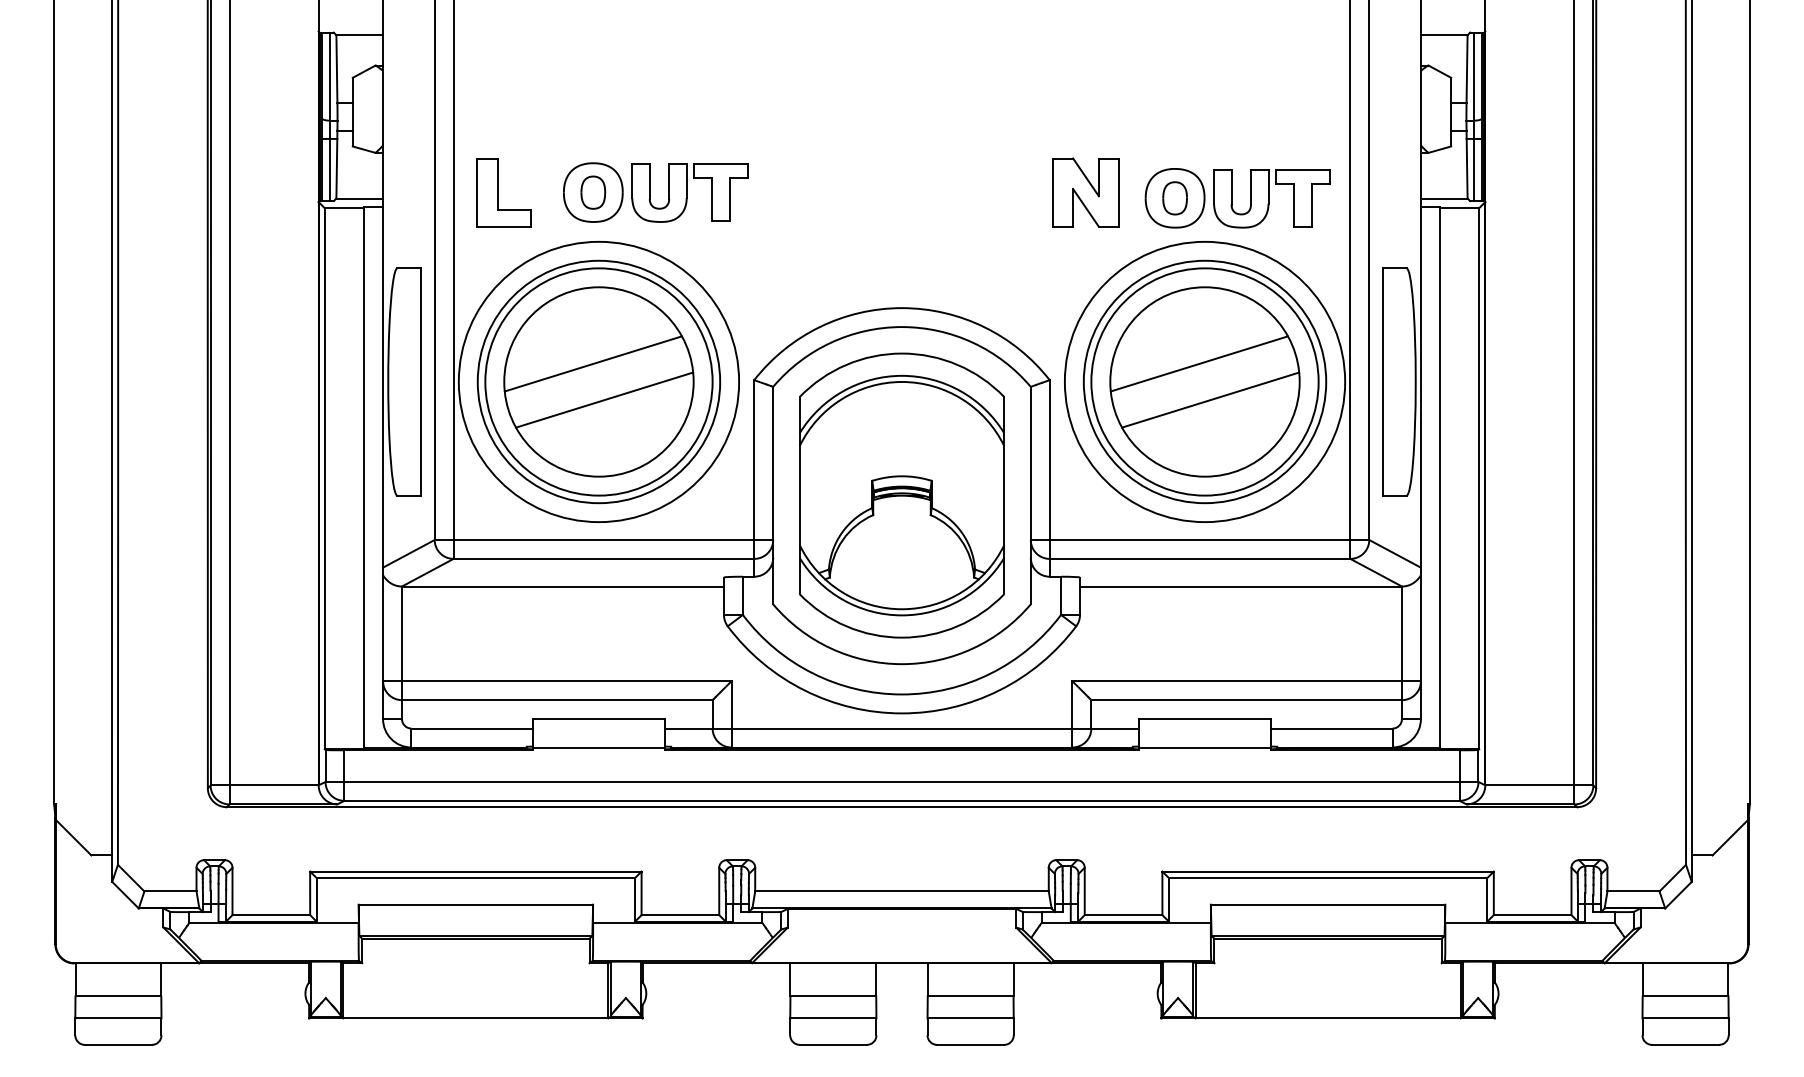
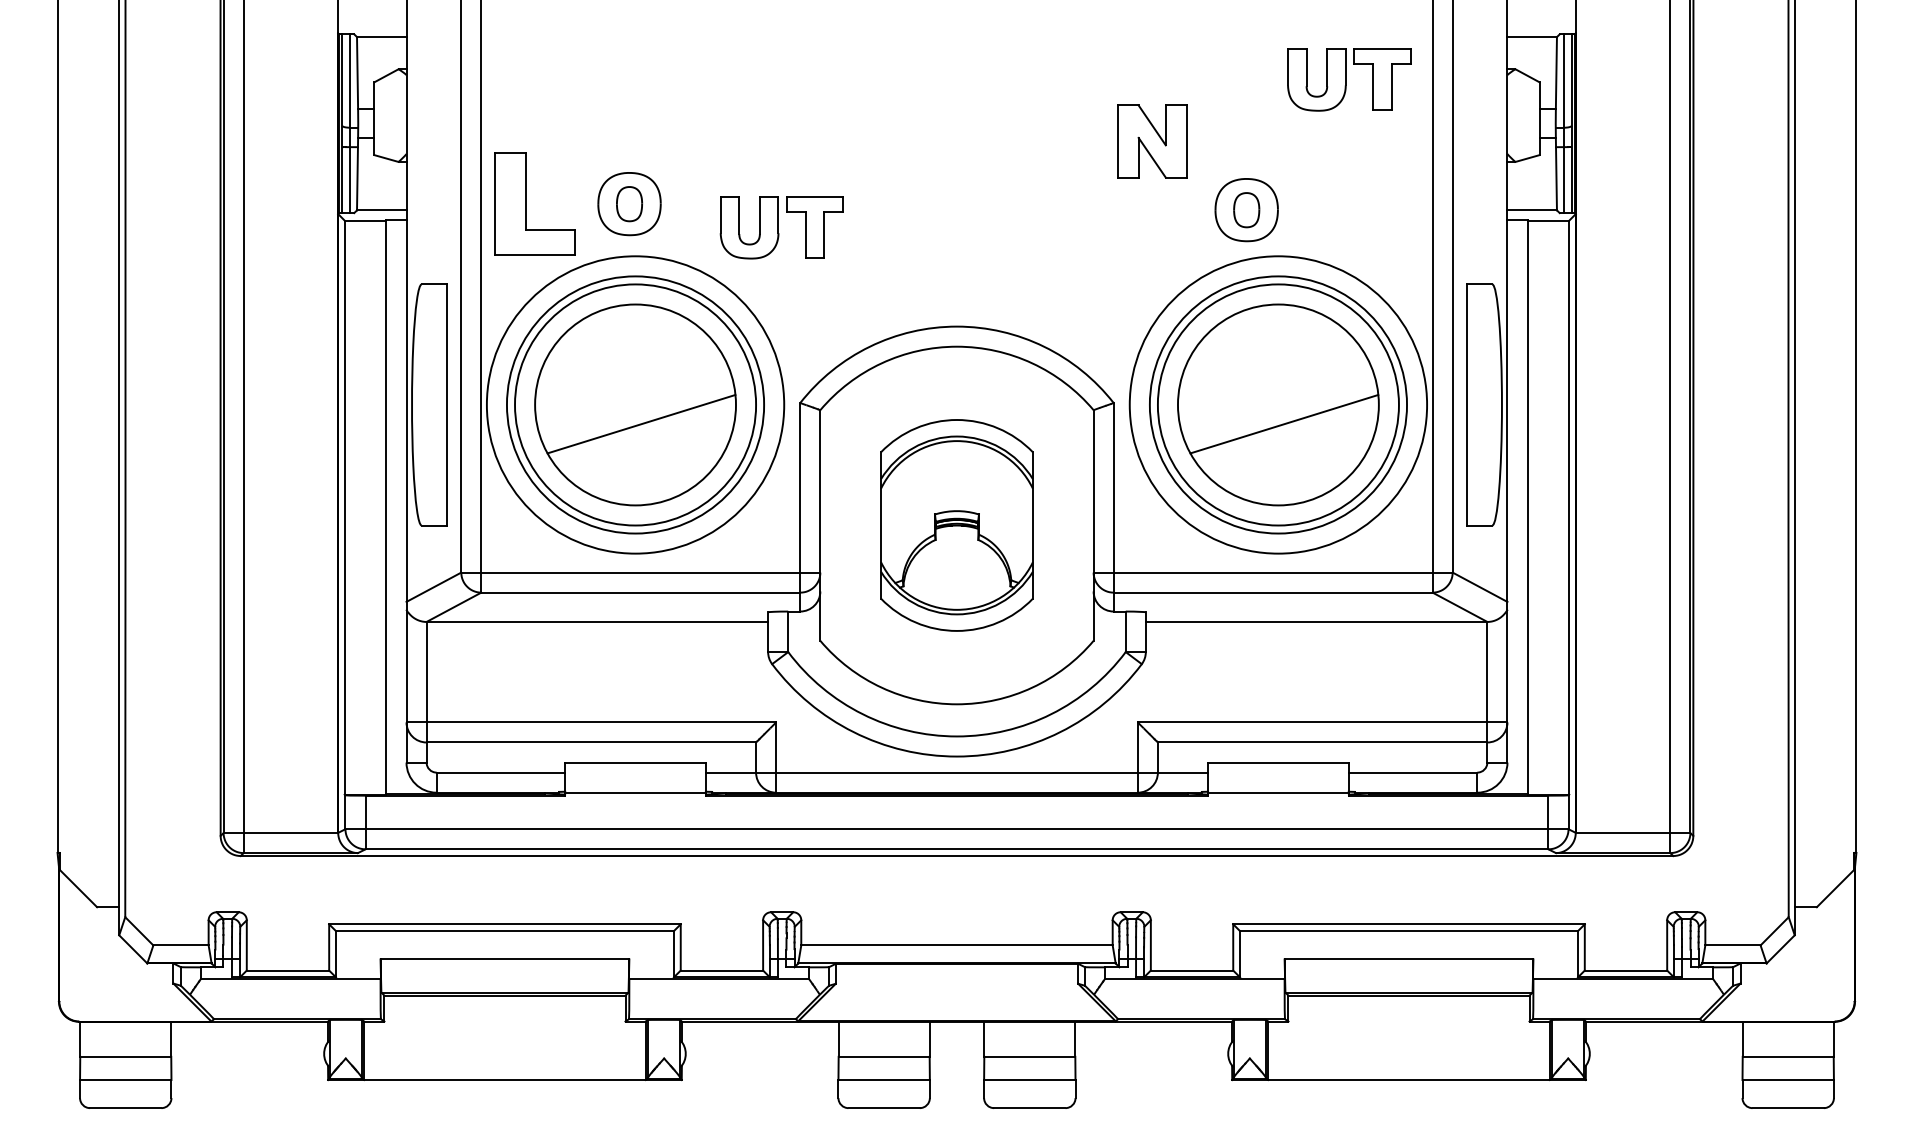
part: (503, 192) -> (534, 203), size x1.4
part: (689, 192) -> (781, 227), moved
part: (1085, 192) -> (1151, 141), moved
part: (1271, 198) -> (1348, 79), moved
line: (592, 363) -> (628, 385), removed
line: (1198, 363) -> (1271, 385), removed
part: (901, 495) -> (956, 525), size x0.7

